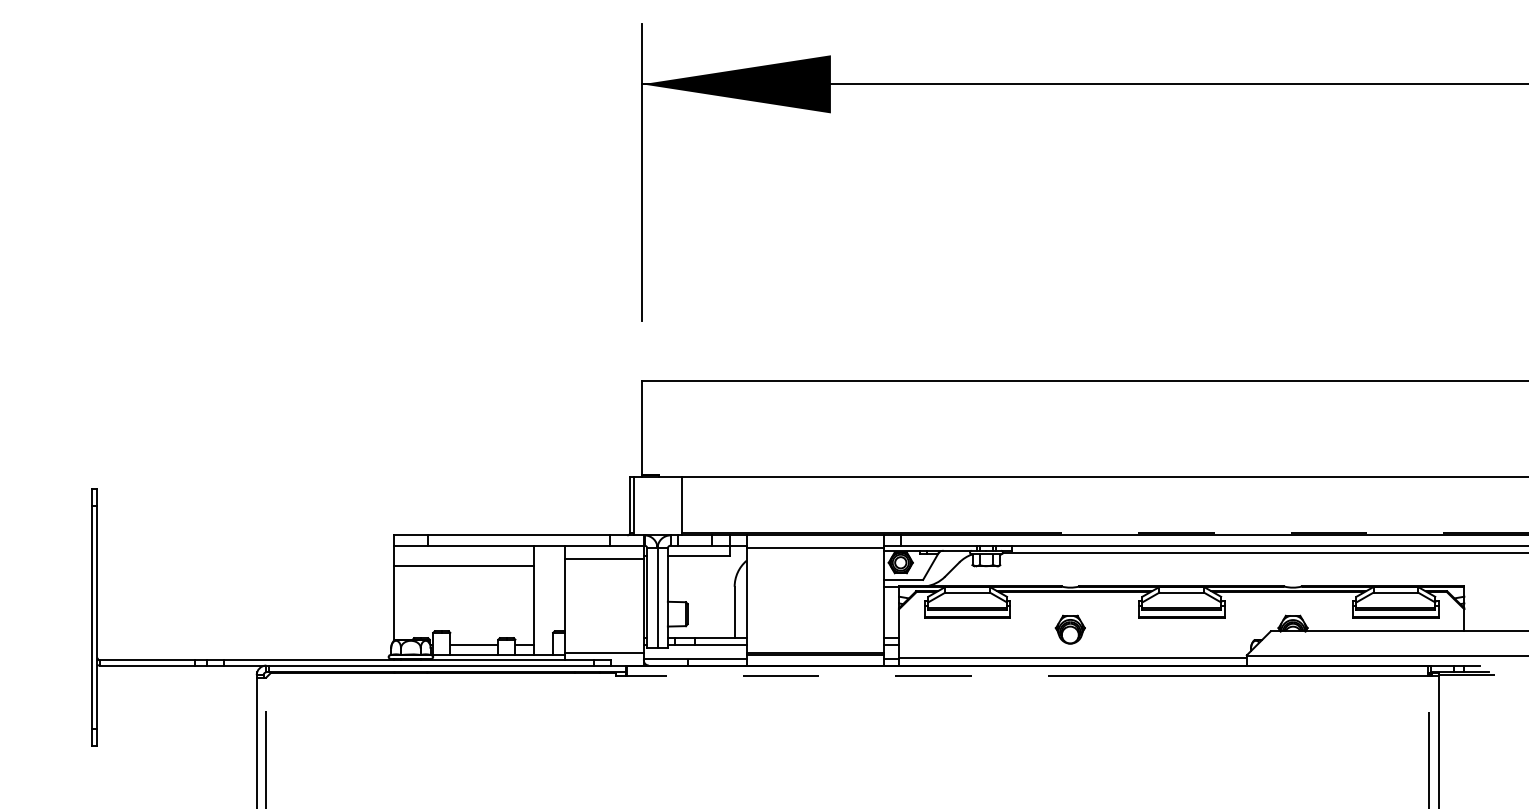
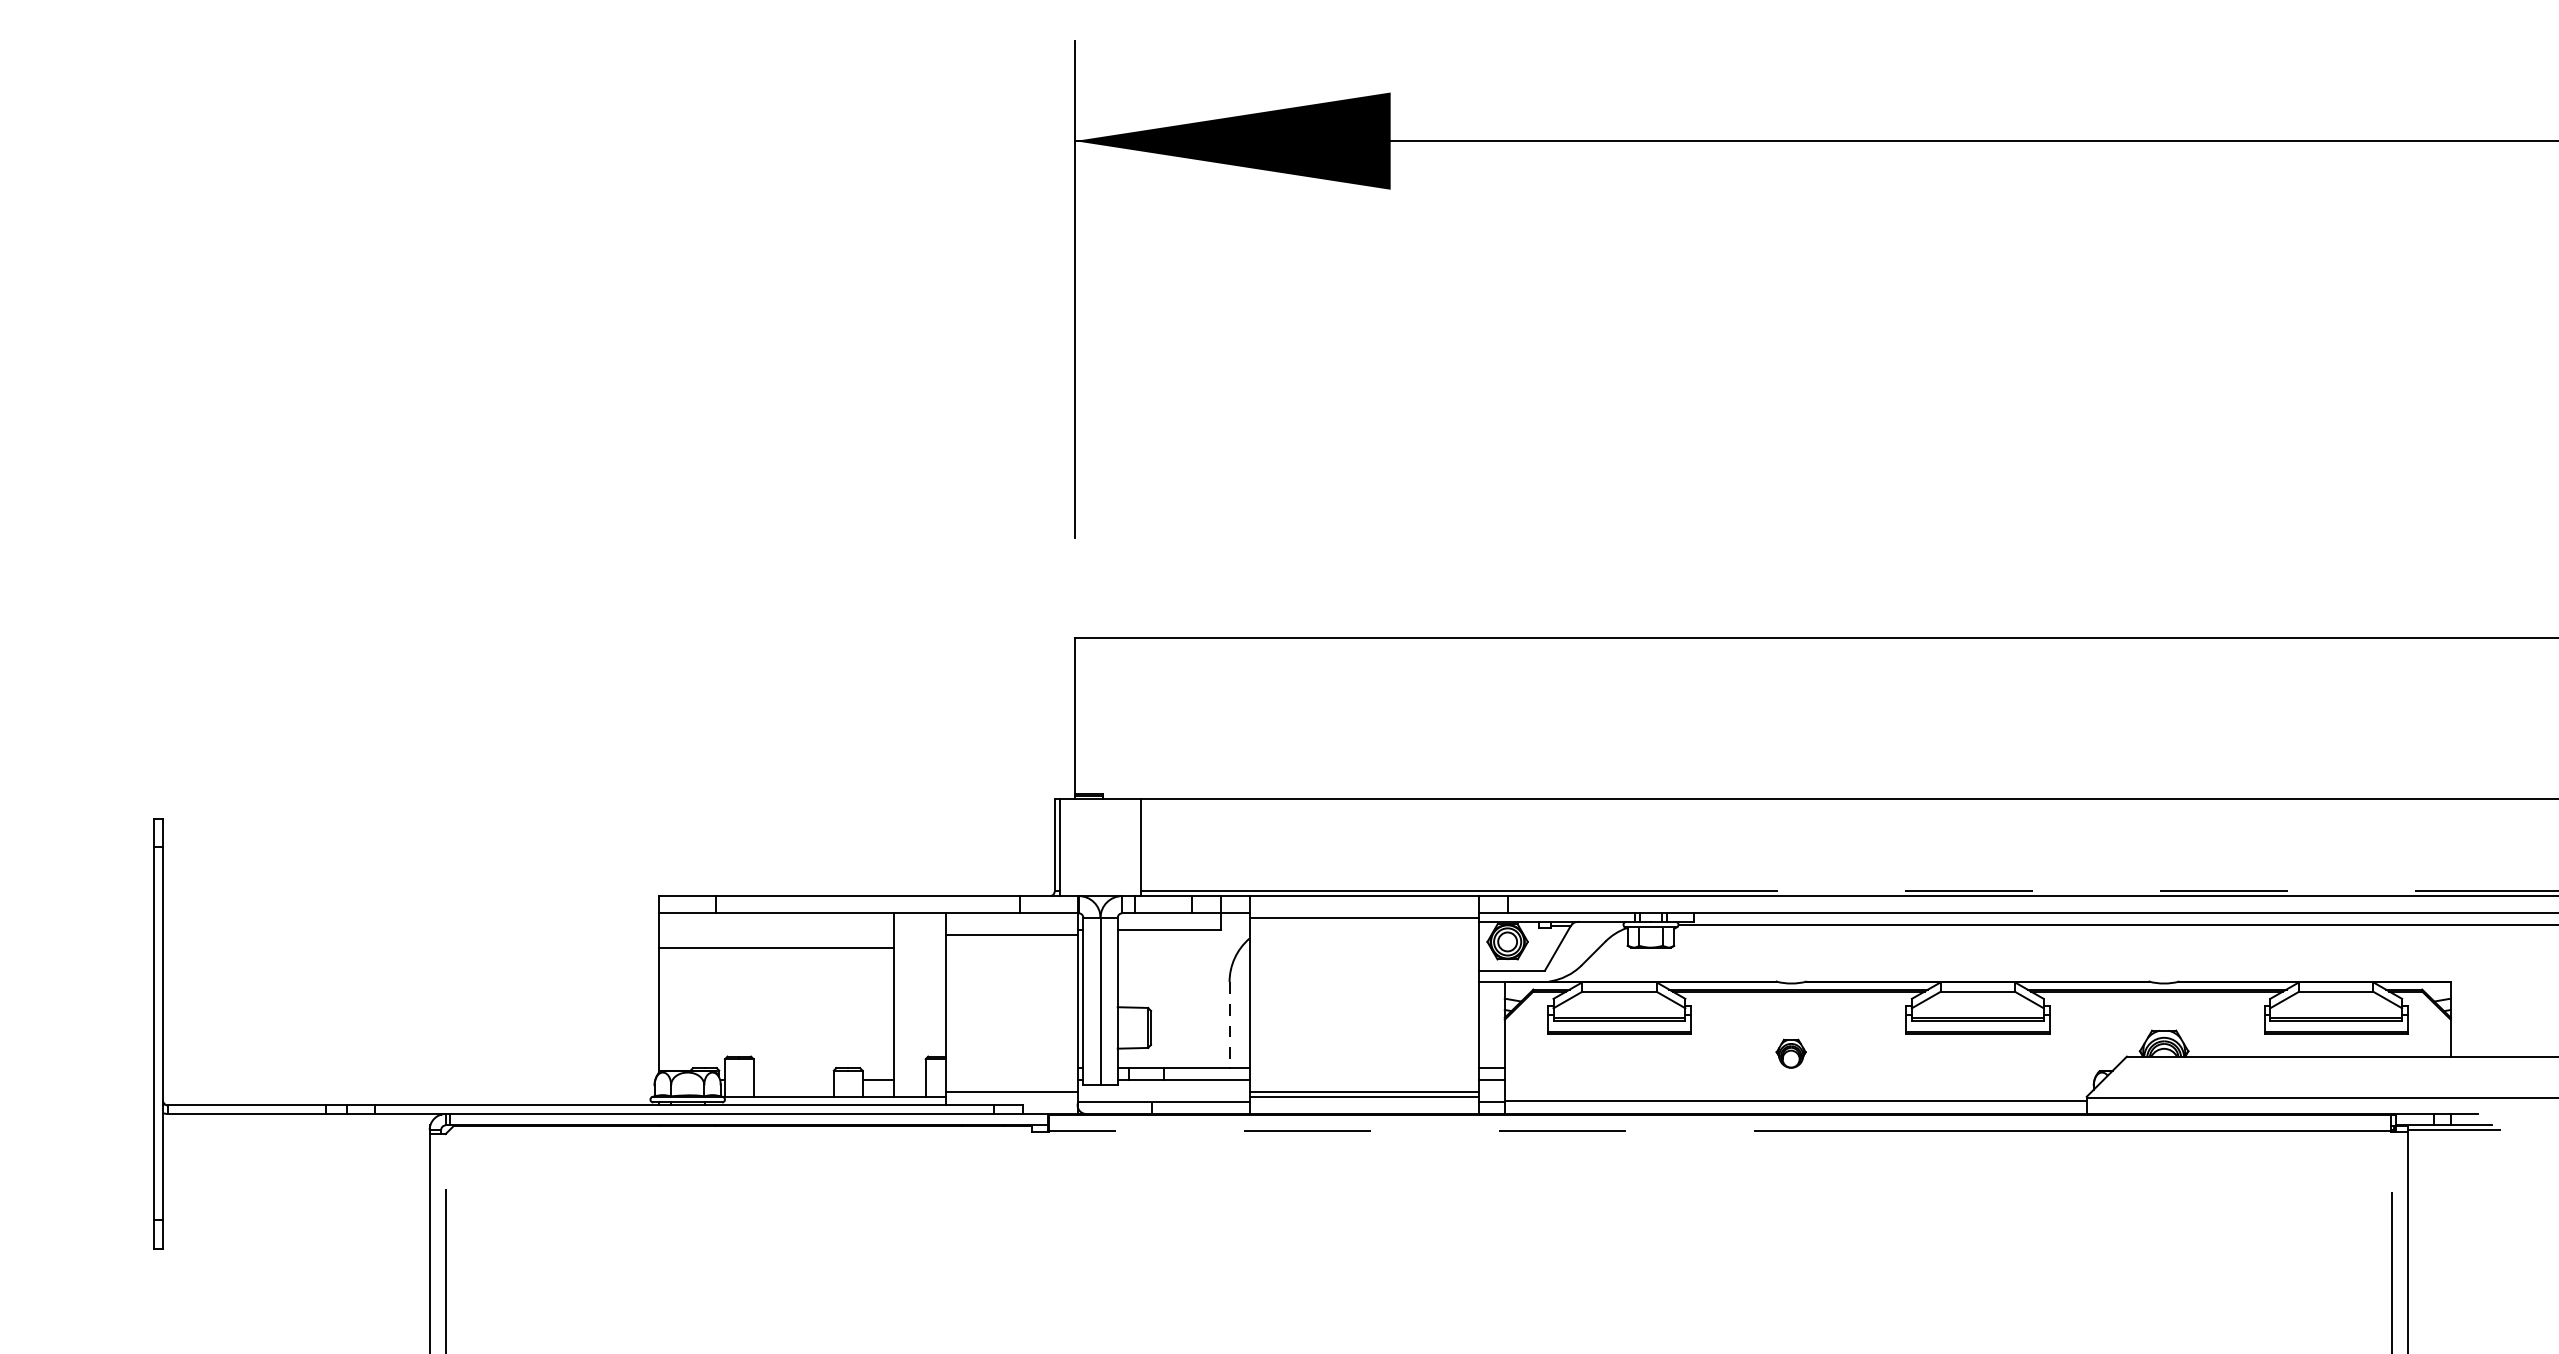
line: (734, 612) -> (1229, 1025), solid -> dashed
part: (1069, 629) -> (1789, 1053), size x0.6
line: (474, 645) -> (794, 1080), removed

